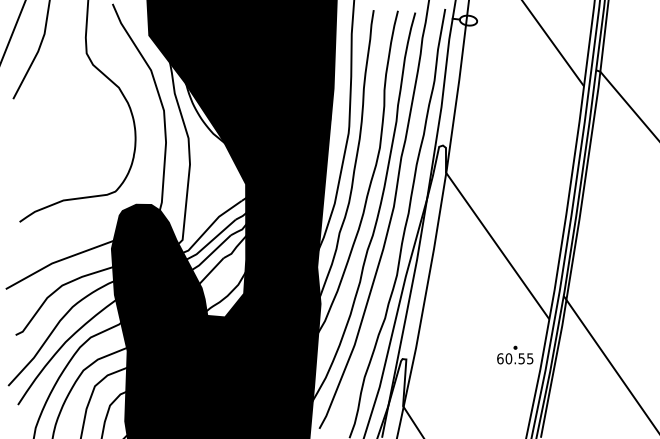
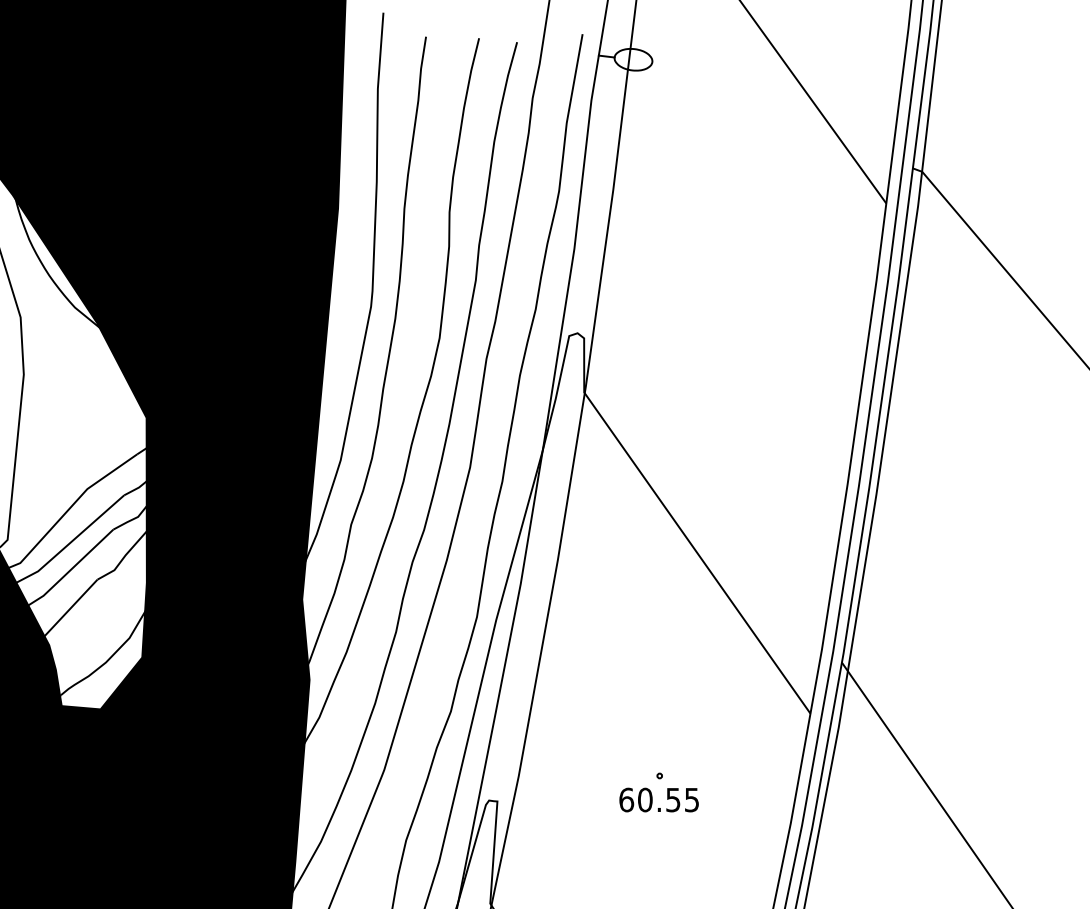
part: (515, 354) -> (659, 790), moved

